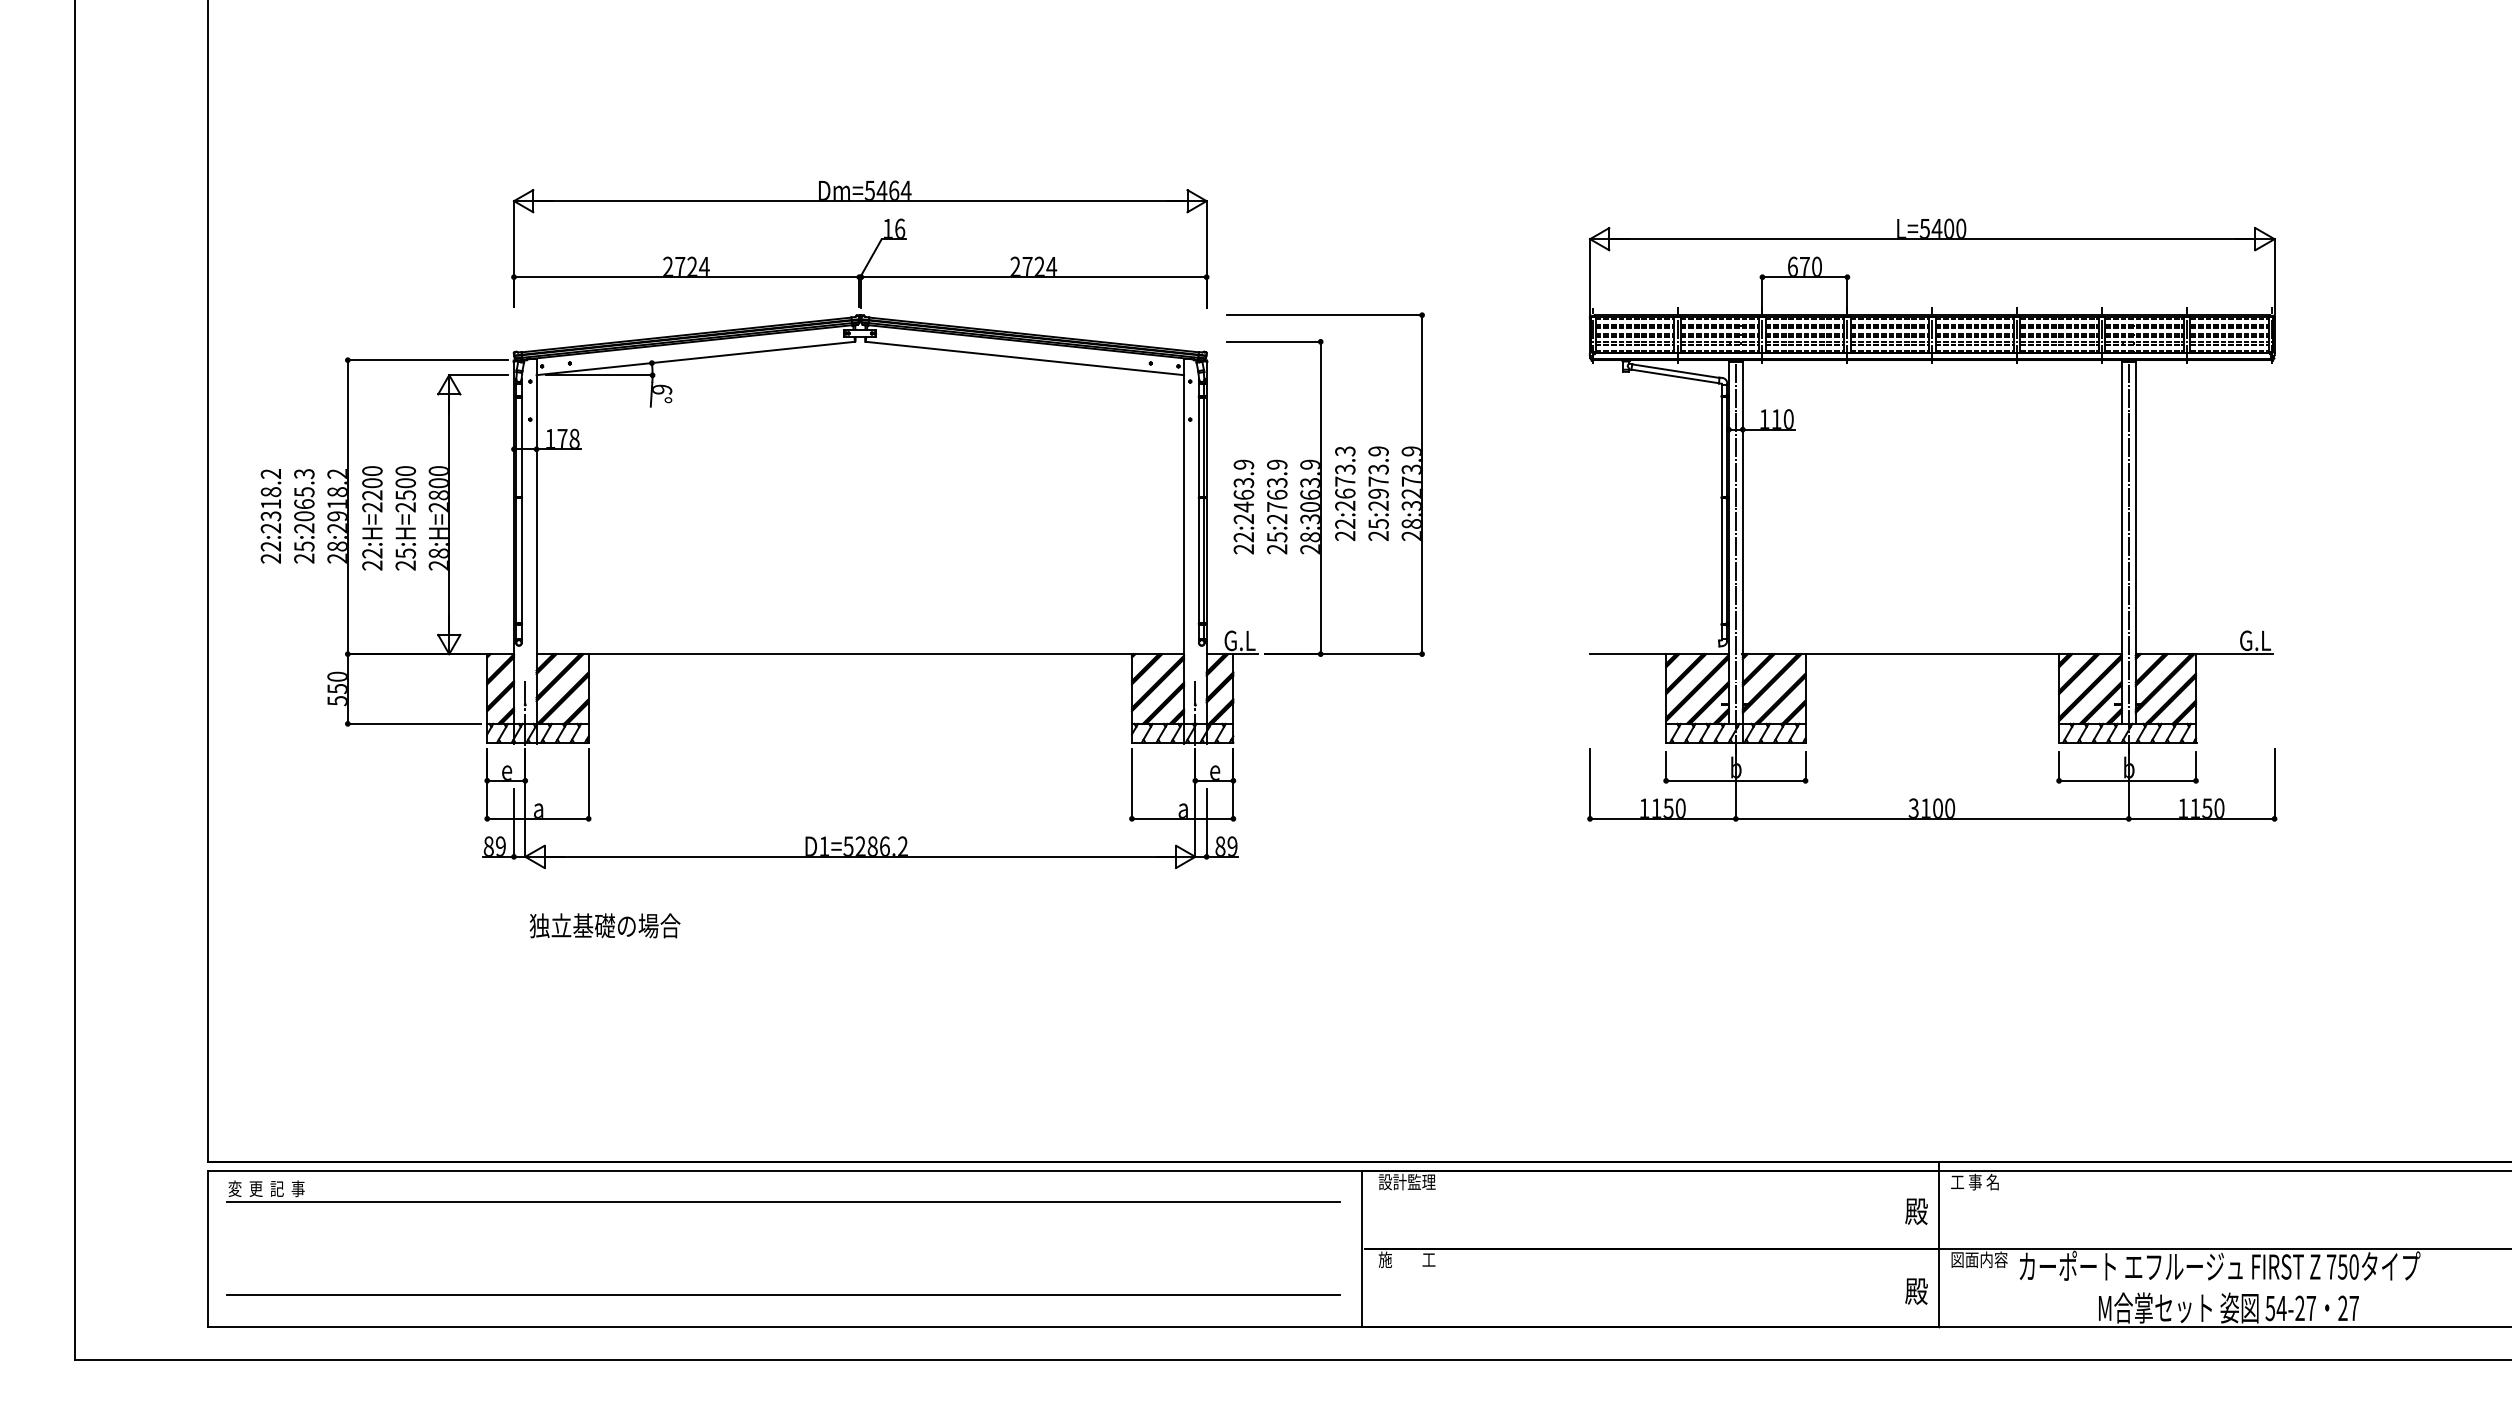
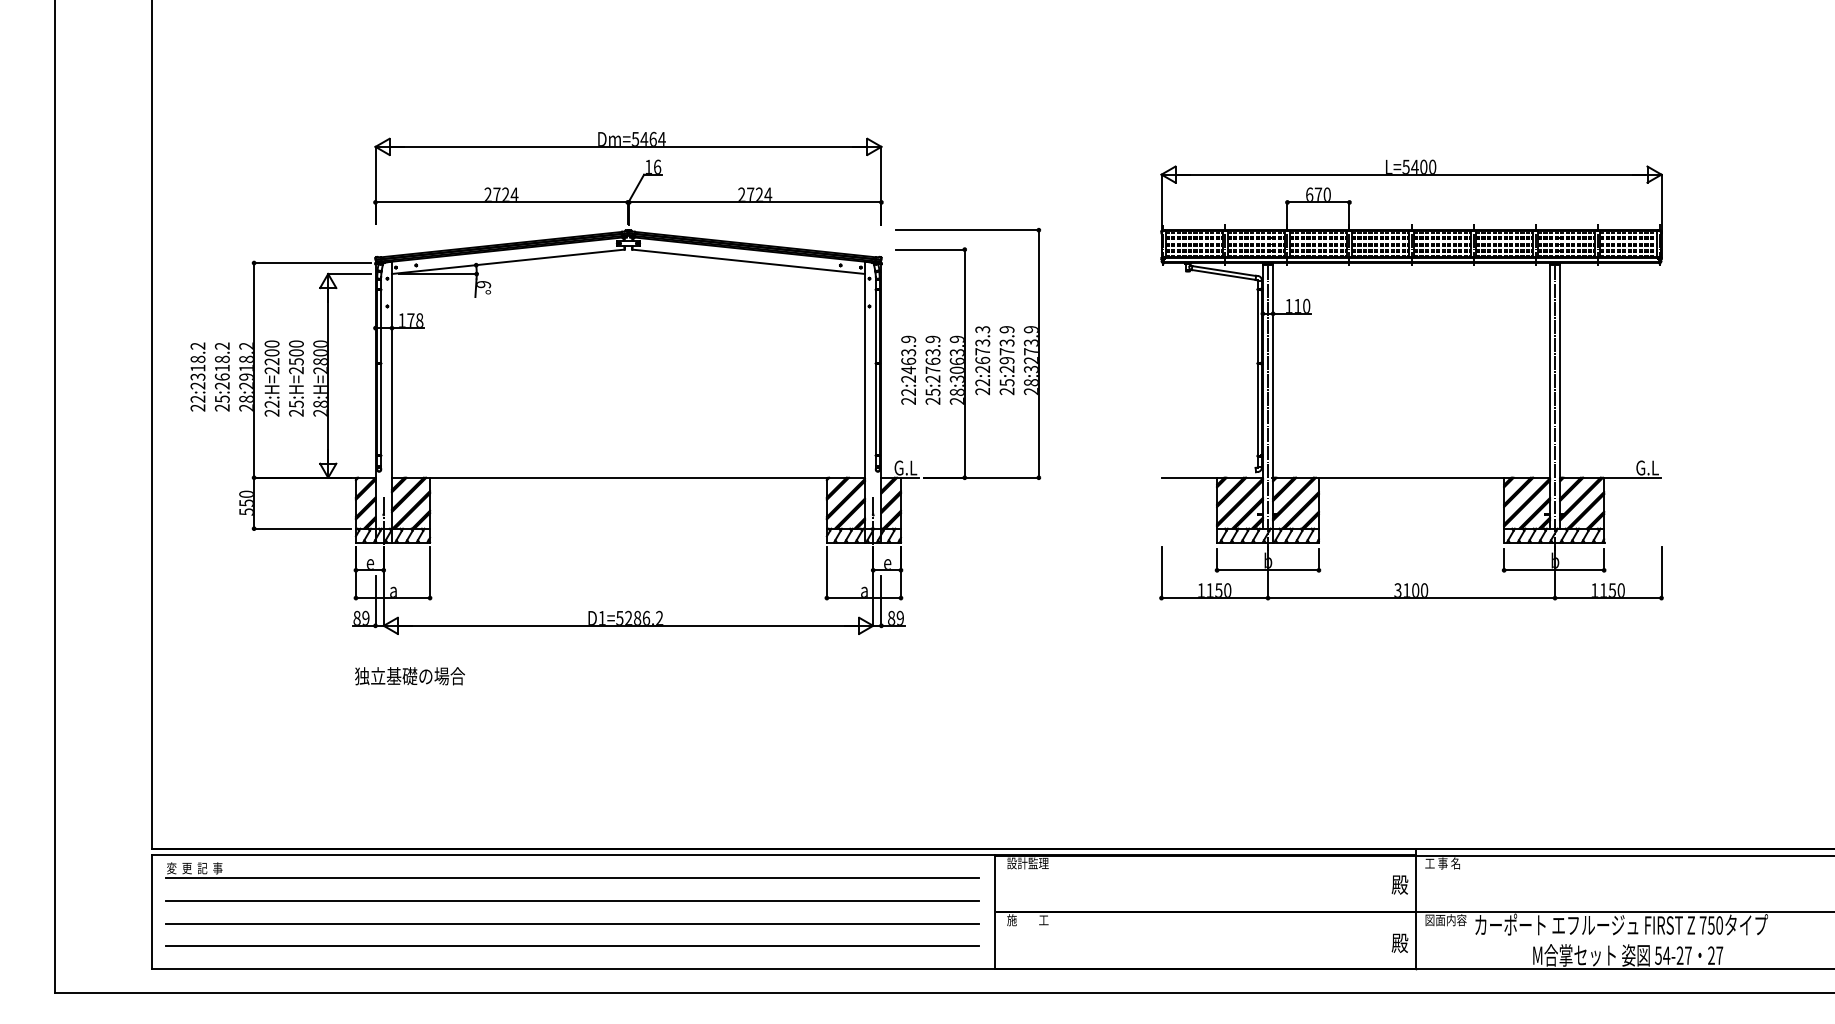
text: (303, 494) -> (221, 361), 25:2065.3 -> 25:2618.2
text: (604, 926) -> (409, 676), moved
line: (783, 1232) -> (572, 900), added
line: (783, 1264) -> (572, 923), added

